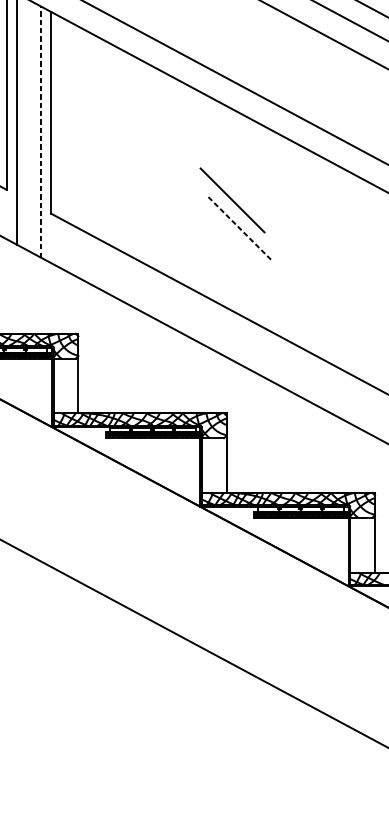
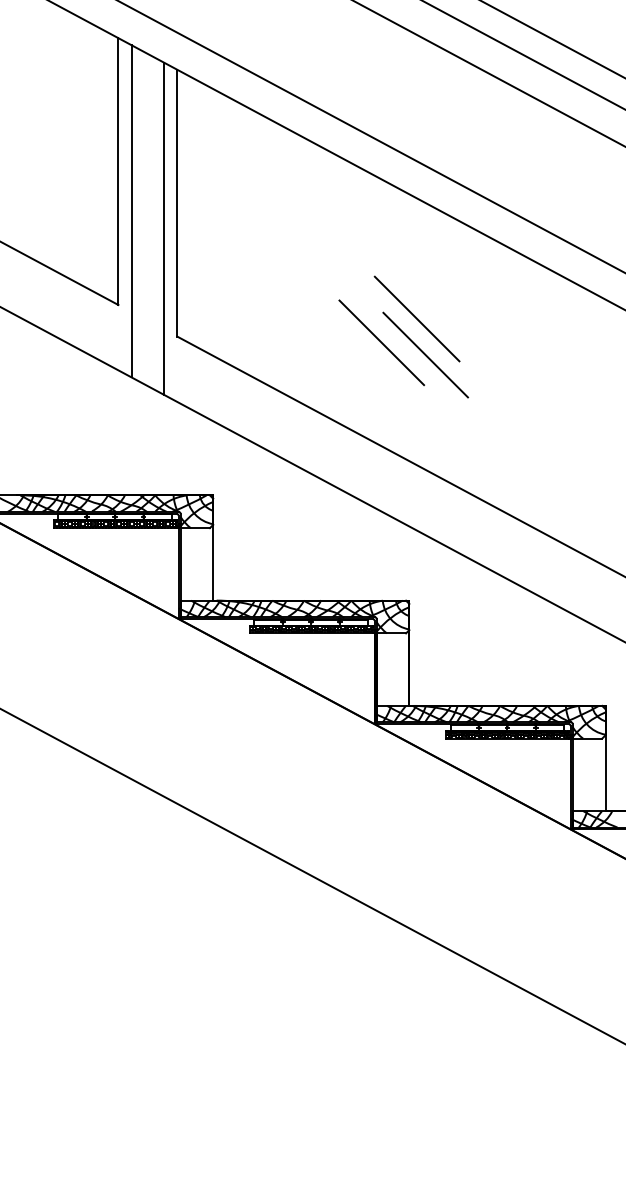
line: (41, 131) -> (164, 228), dashed -> solid
line: (205, 218) -> (381, 342), added
line: (238, 228) -> (425, 355), dashed -> solid

